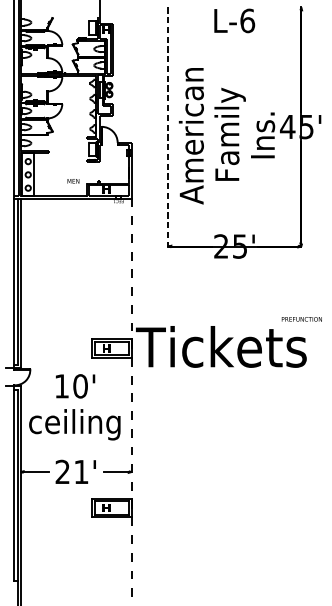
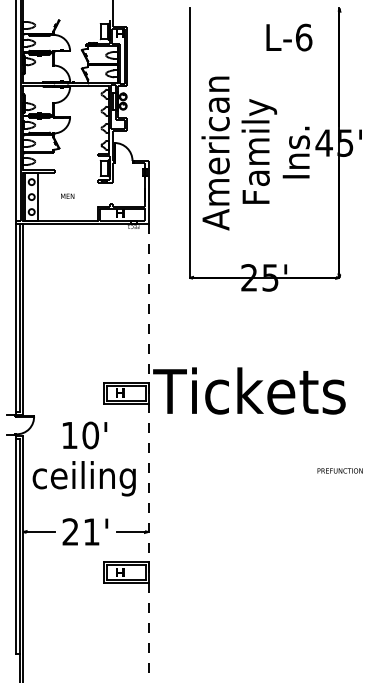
text: (234, 20) -> (289, 37), moved
line: (168, 127) -> (189, 143), dashed -> solid
text: (73, 180) -> (67, 195), moved
text: (301, 318) -> (339, 470), moved

